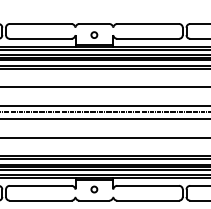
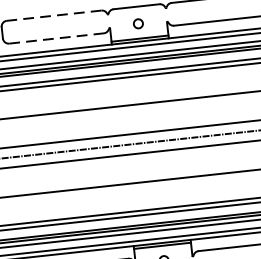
line: (40, 24) -> (54, 16), solid -> dashed
line: (40, 38) -> (56, 37), solid -> dashed

